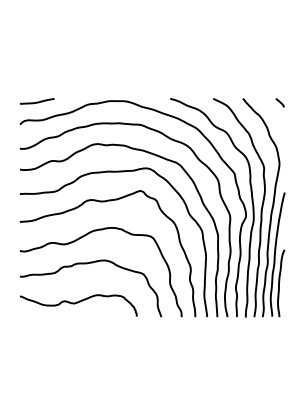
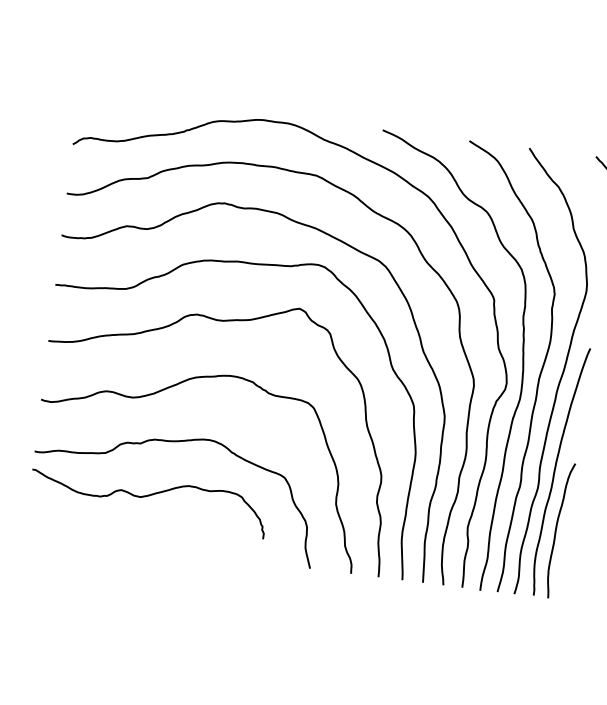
curve: (36, 101) -> (112, 102), removed
curve: (78, 303) -> (148, 498), moved

